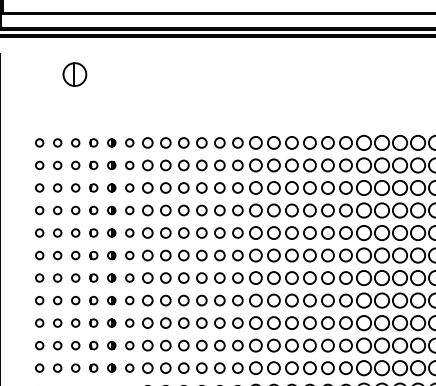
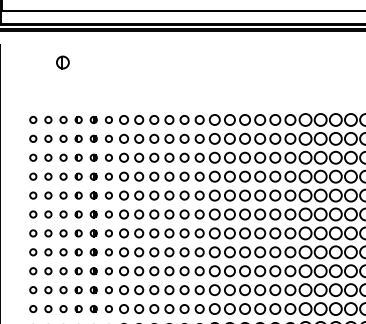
part: (74, 74) -> (62, 62), size x0.62

